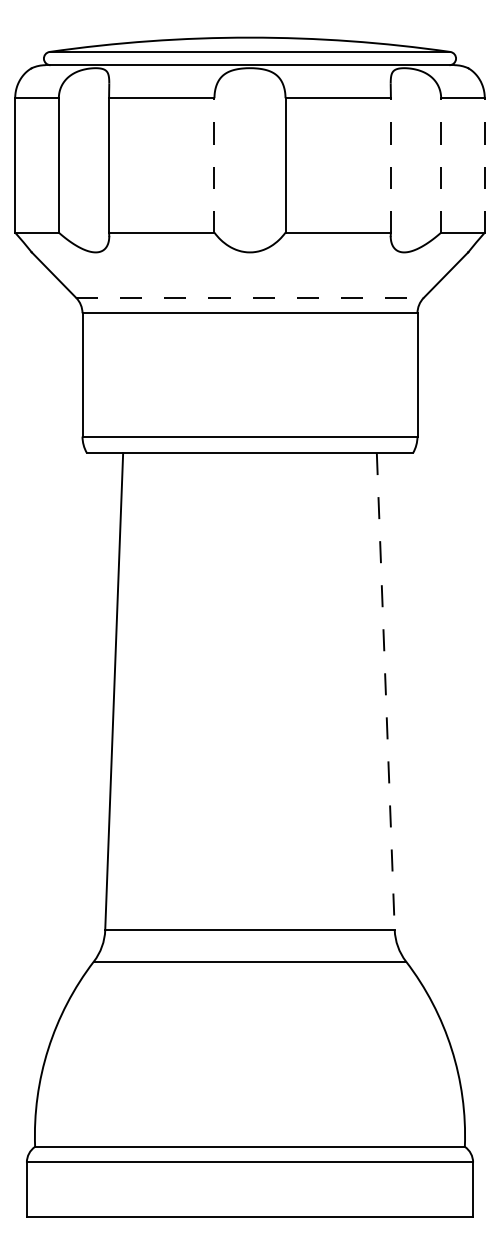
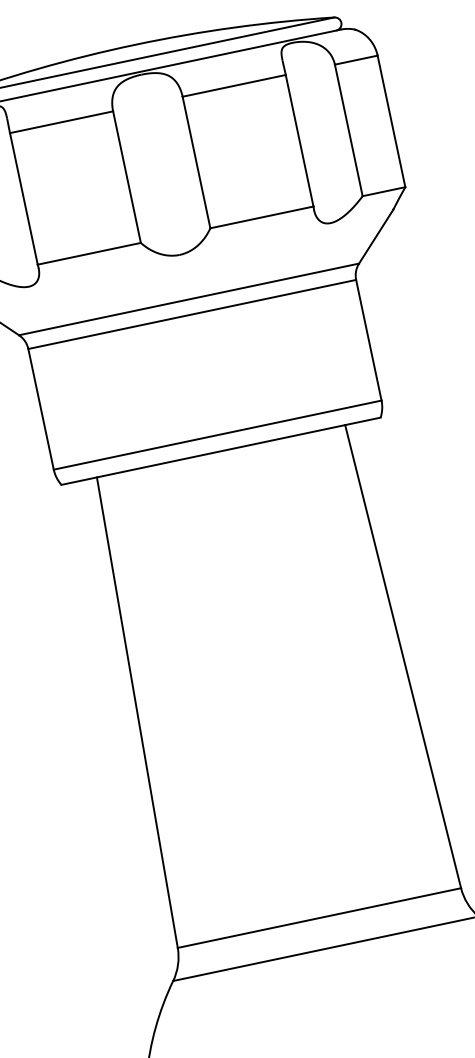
line: (214, 164) -> (126, 176), dashed -> solid
line: (390, 164) -> (299, 139), dashed -> solid
line: (441, 164) -> (348, 129), dashed -> solid
line: (484, 164) -> (391, 120), dashed -> solid
line: (249, 297) -> (188, 299), dashed -> solid
line: (385, 691) -> (402, 656), dashed -> solid

